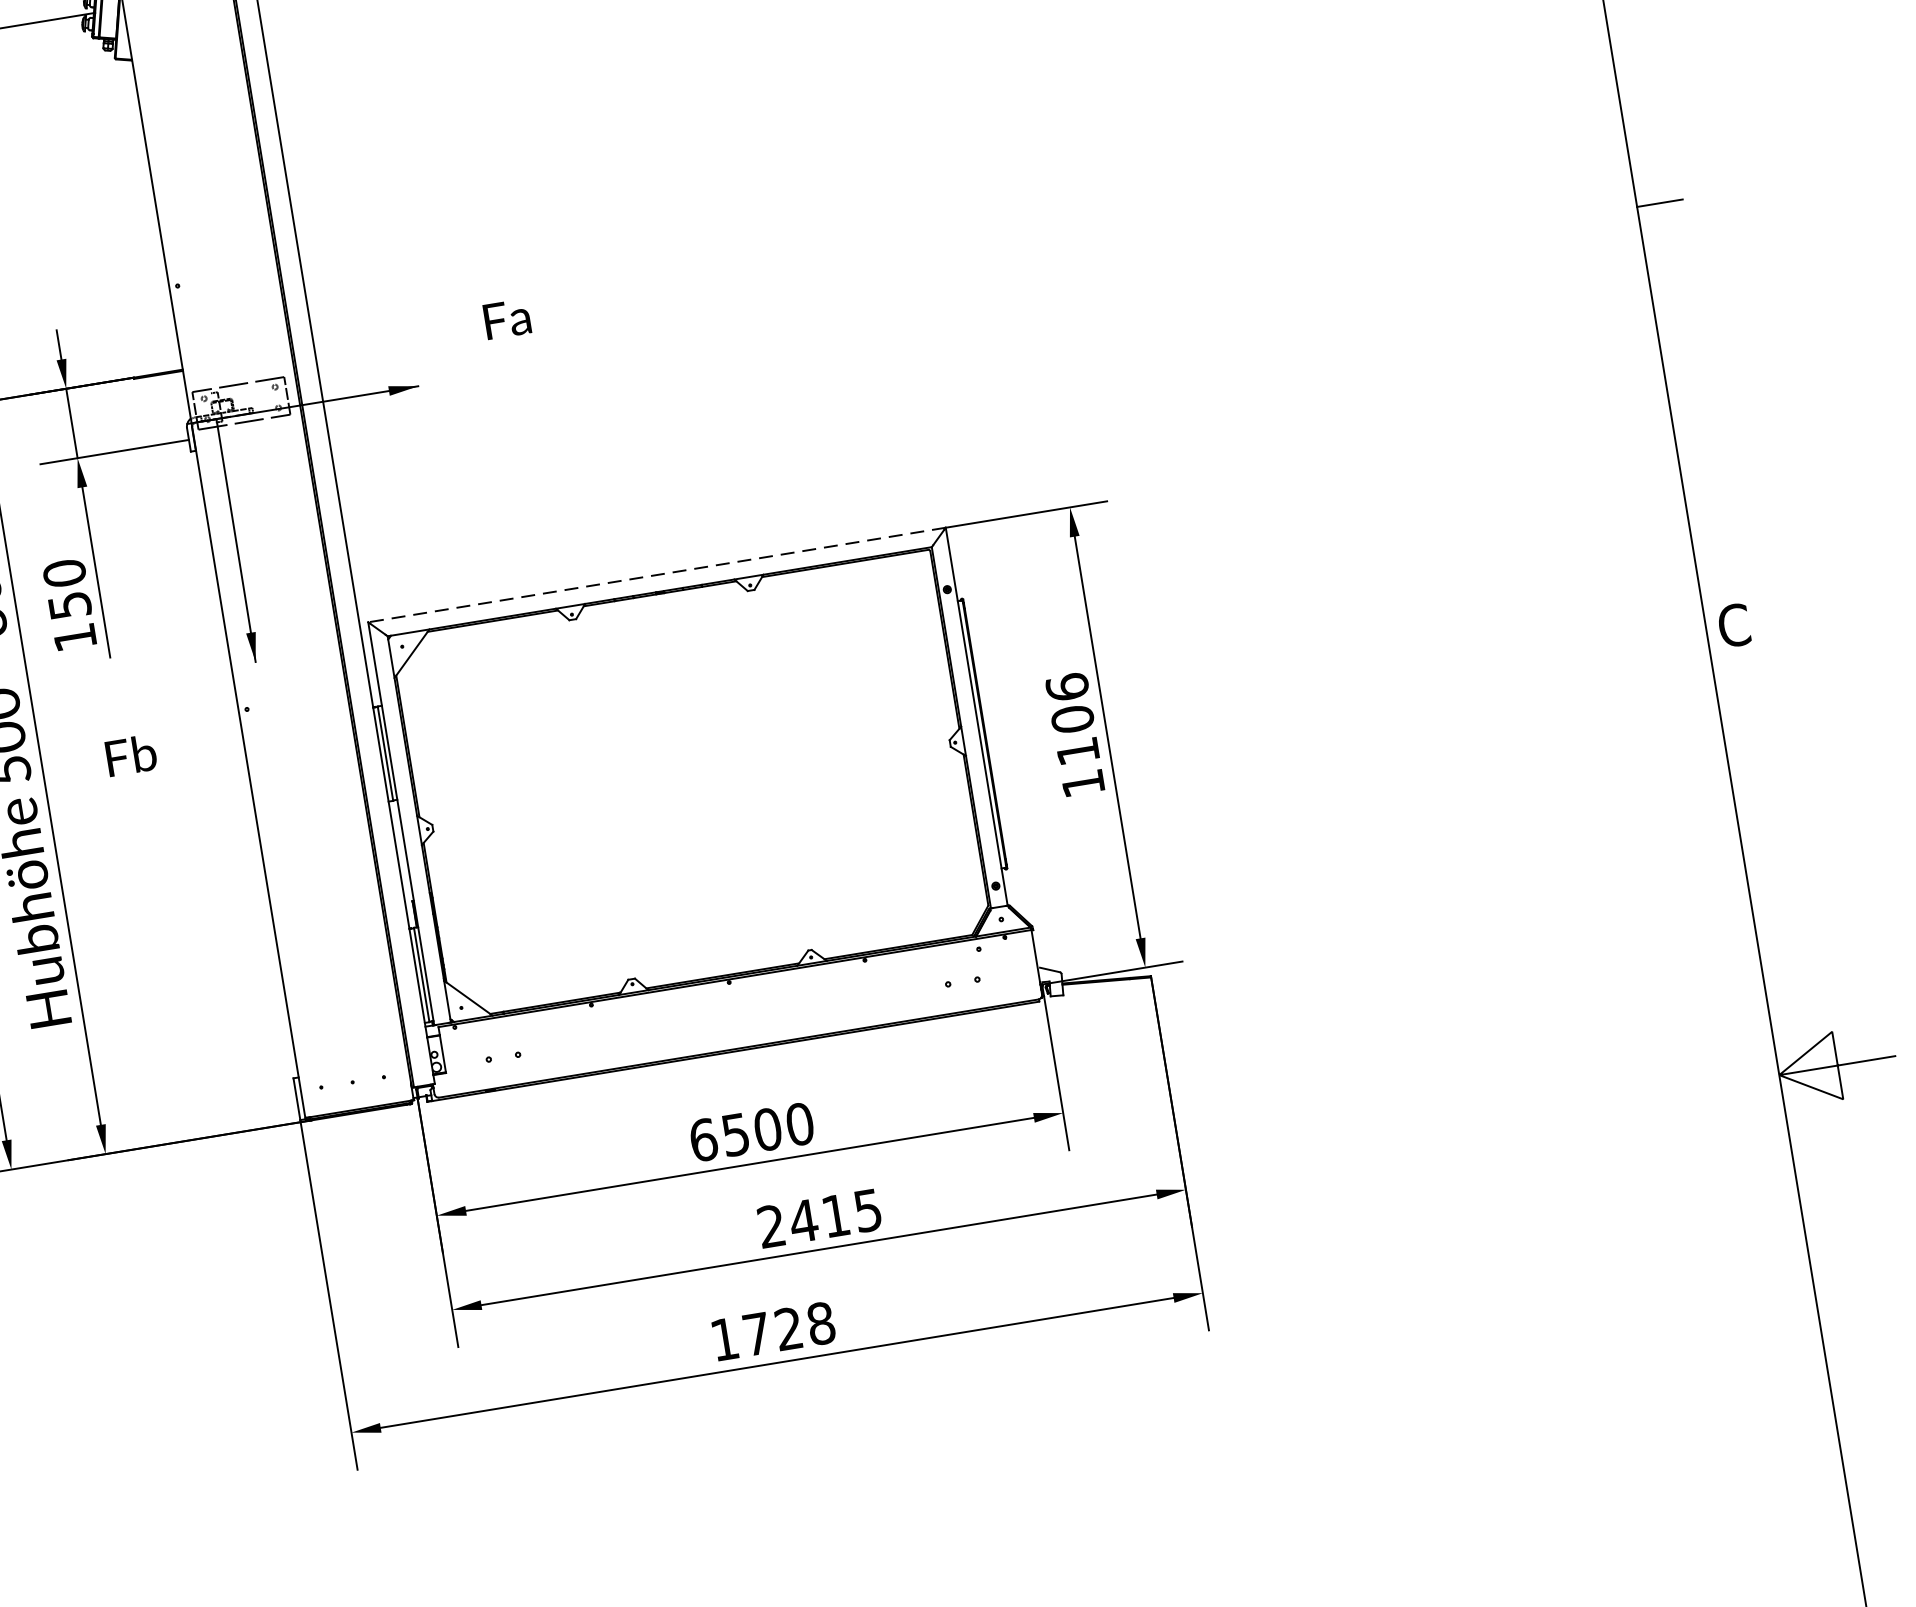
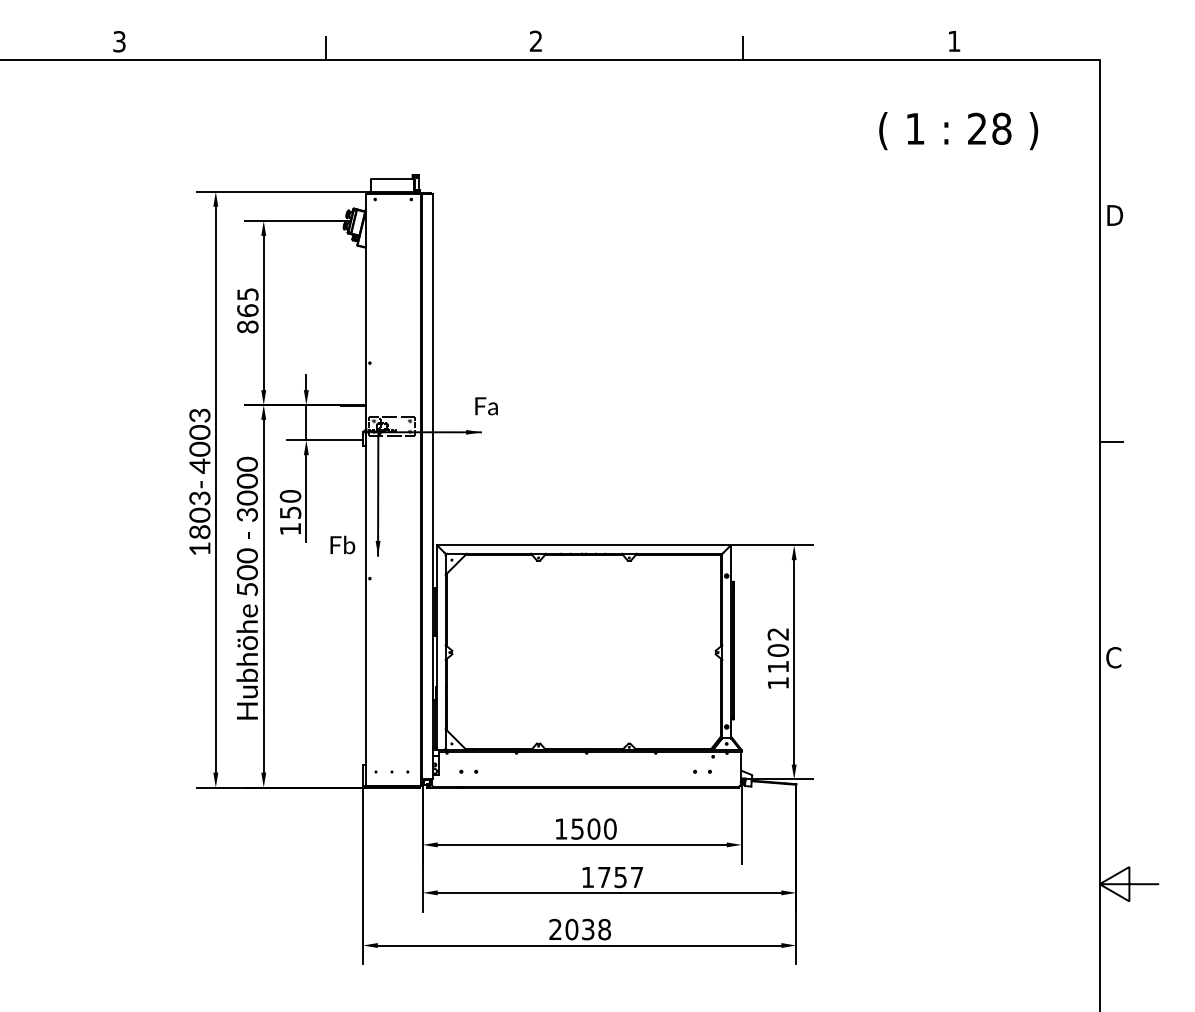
text: (507, 319) -> (486, 406), moved
line: (658, 575) -> (584, 545), dashed -> solid
text: (1067, 685) -> (778, 633), 1106 -> 1102
text: (130, 754) -> (342, 544), moved
text: (703, 1138) -> (561, 828), 6500 -> 1500
text: (817, 1219) -> (611, 877), 2415 -> 1757
text: (756, 1334) -> (571, 929), 1728 -> 2038

